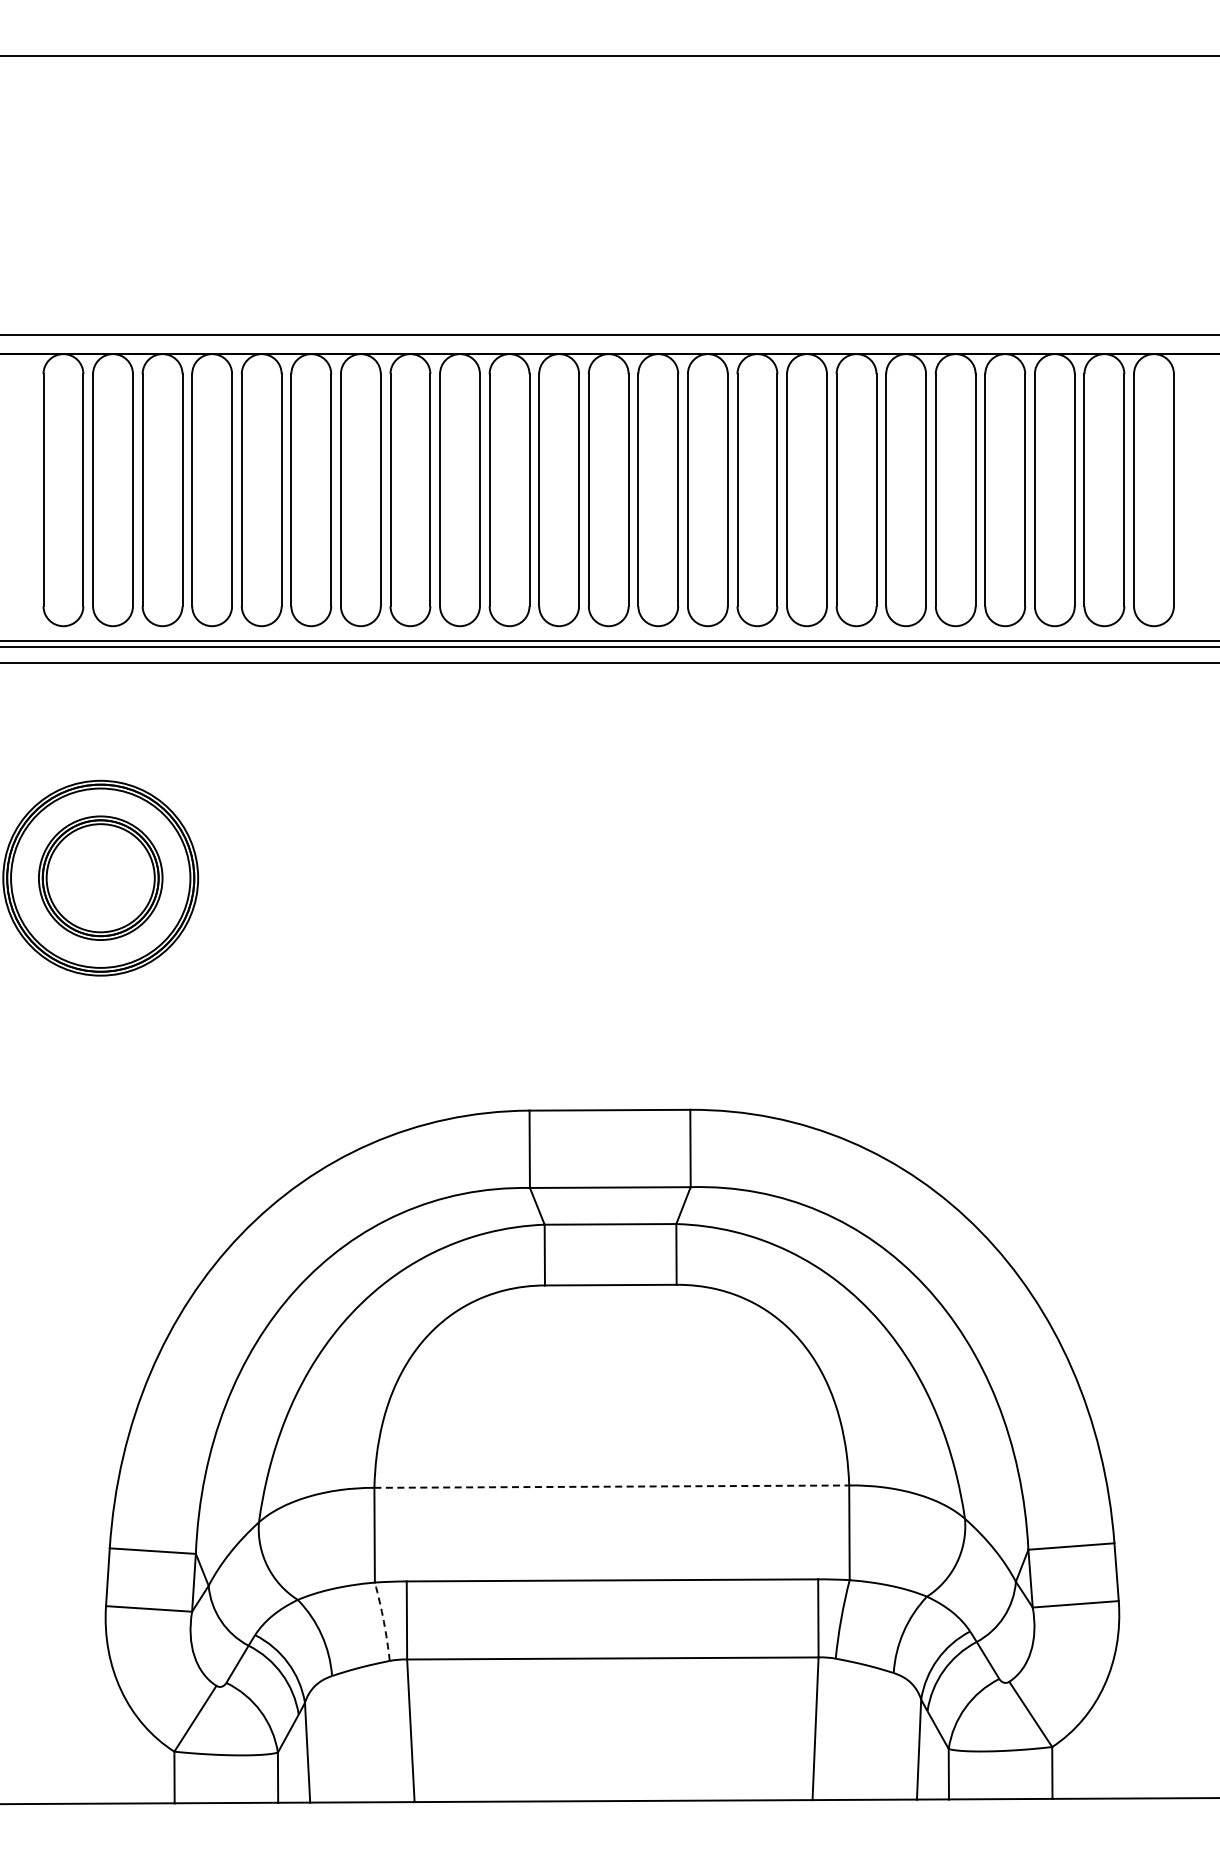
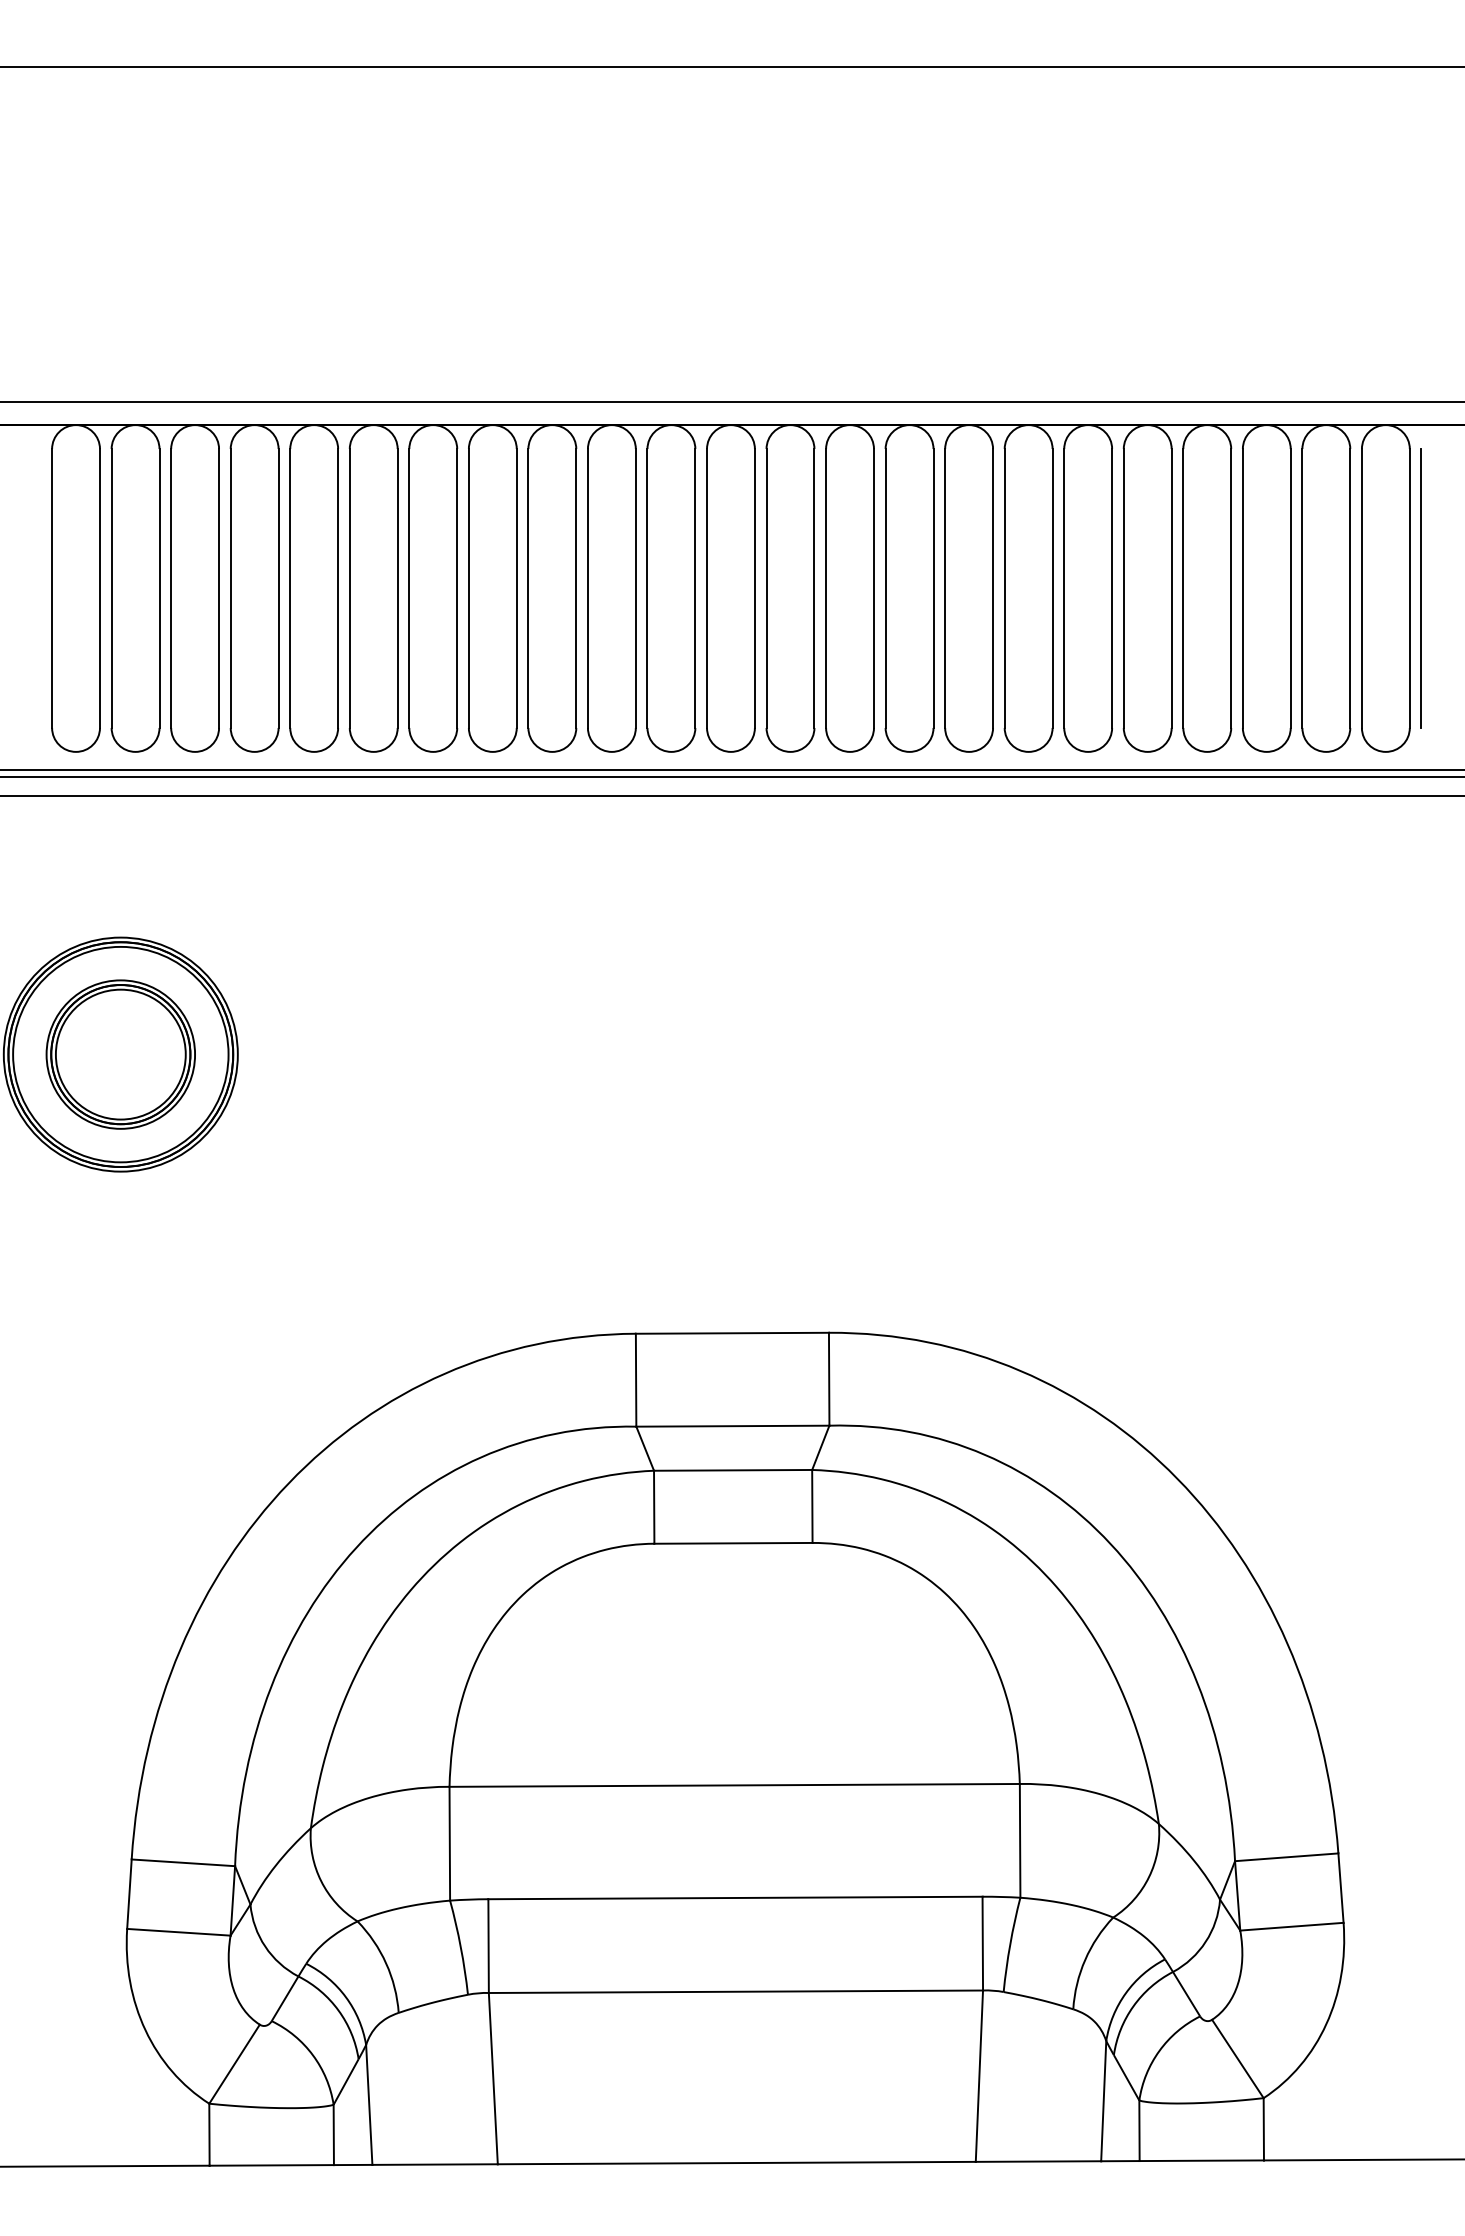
line: (1183, 489) -> (1421, 587), added
line: (612, 1486) -> (735, 1785), dashed -> solid
arc: (383, 1621) -> (460, 1947), dashed -> solid

